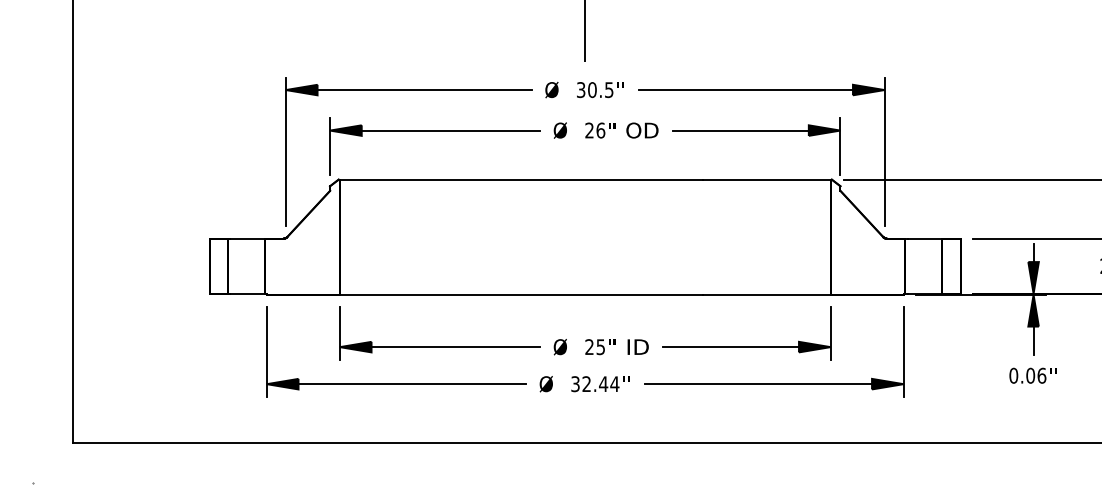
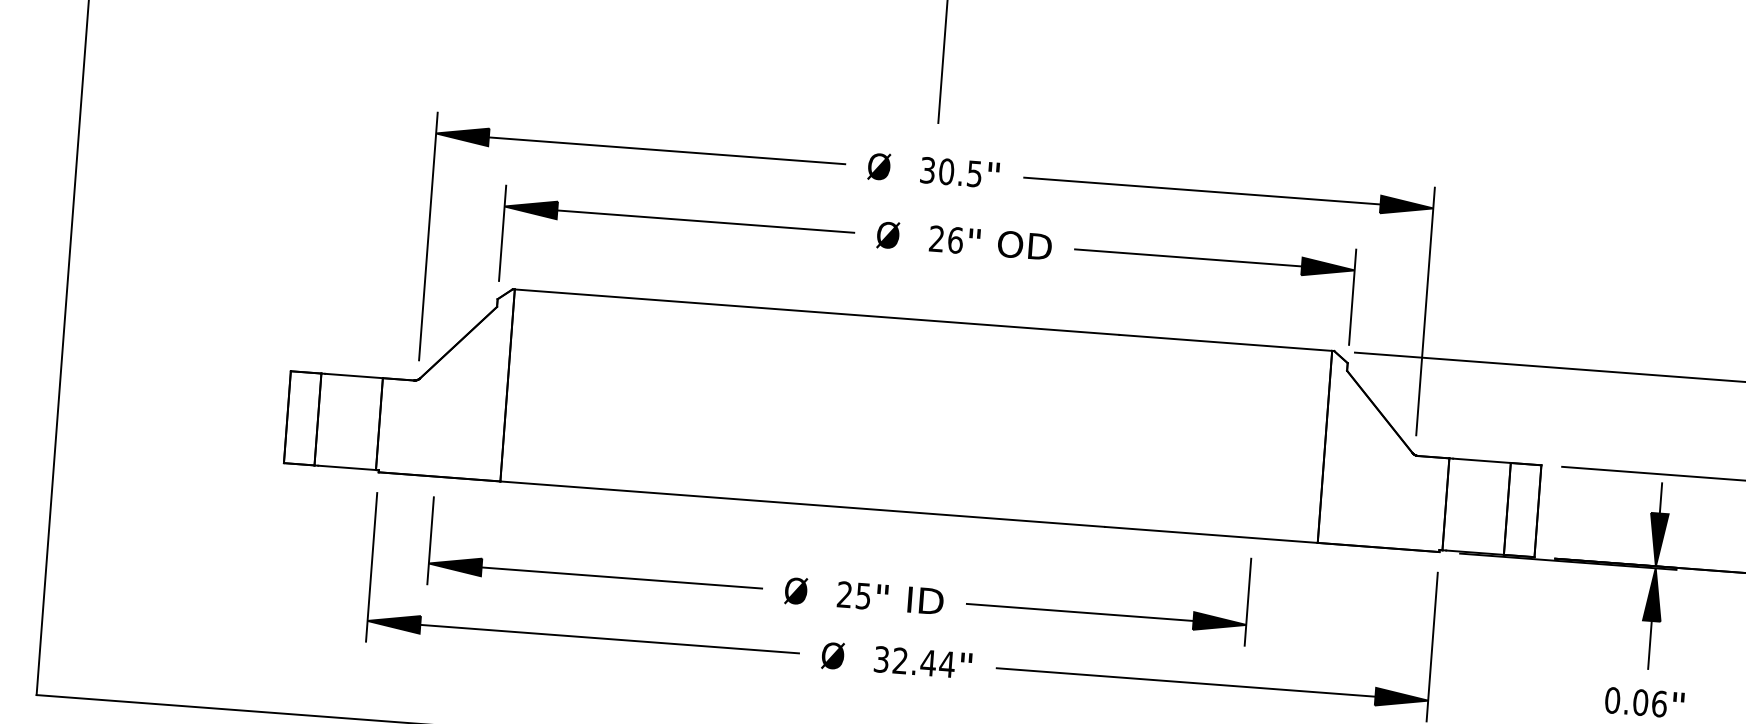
part: (586, 339) -> (840, 581), moved

